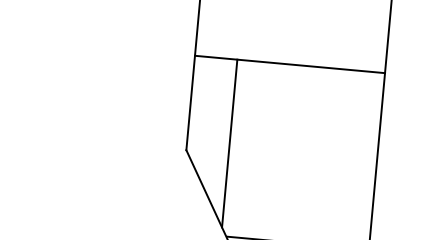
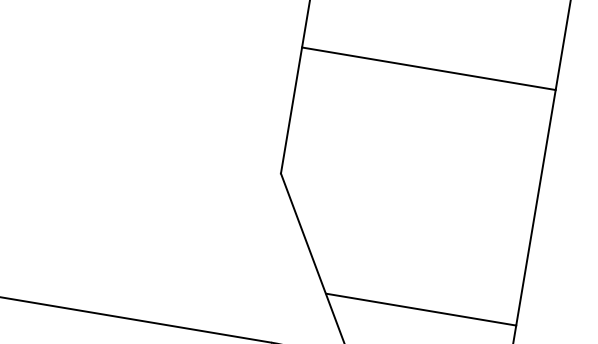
line: (229, 143) -> (339, 168), removed

